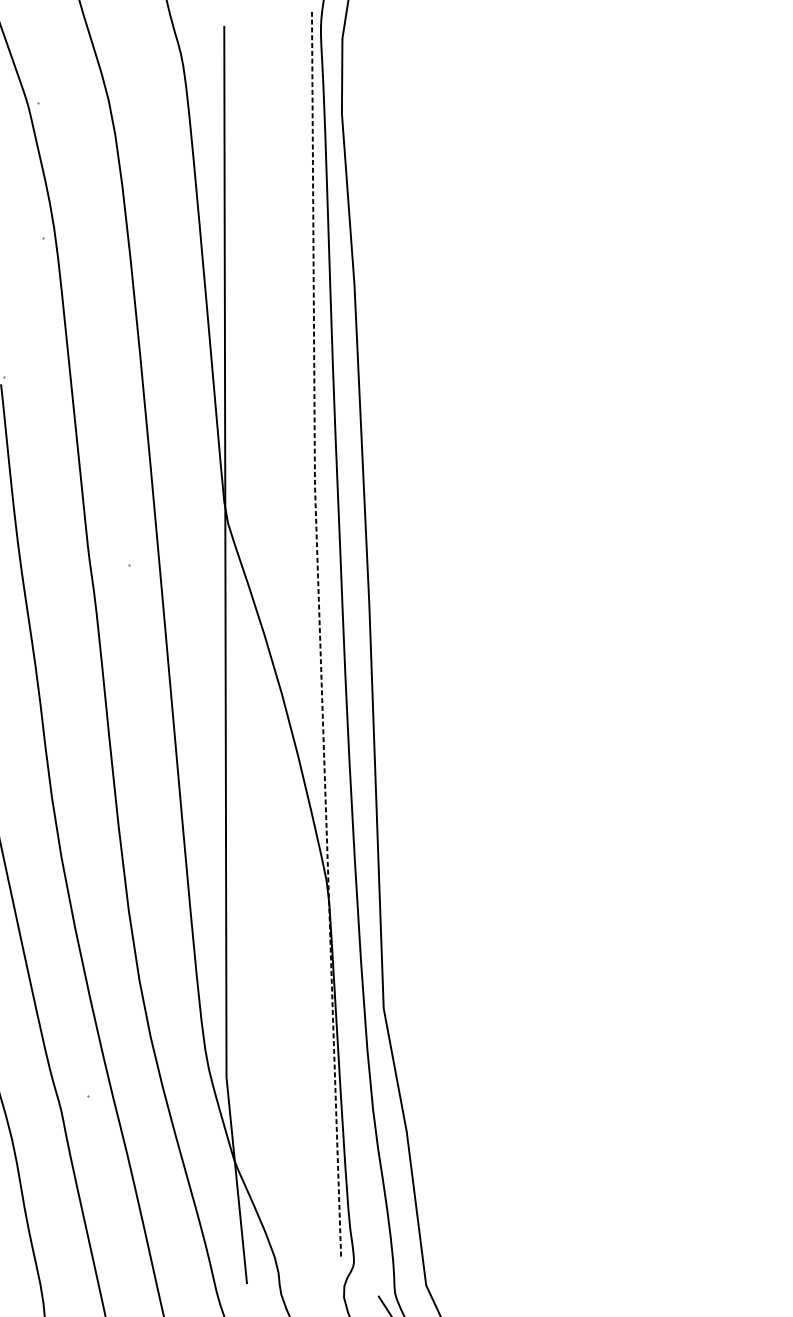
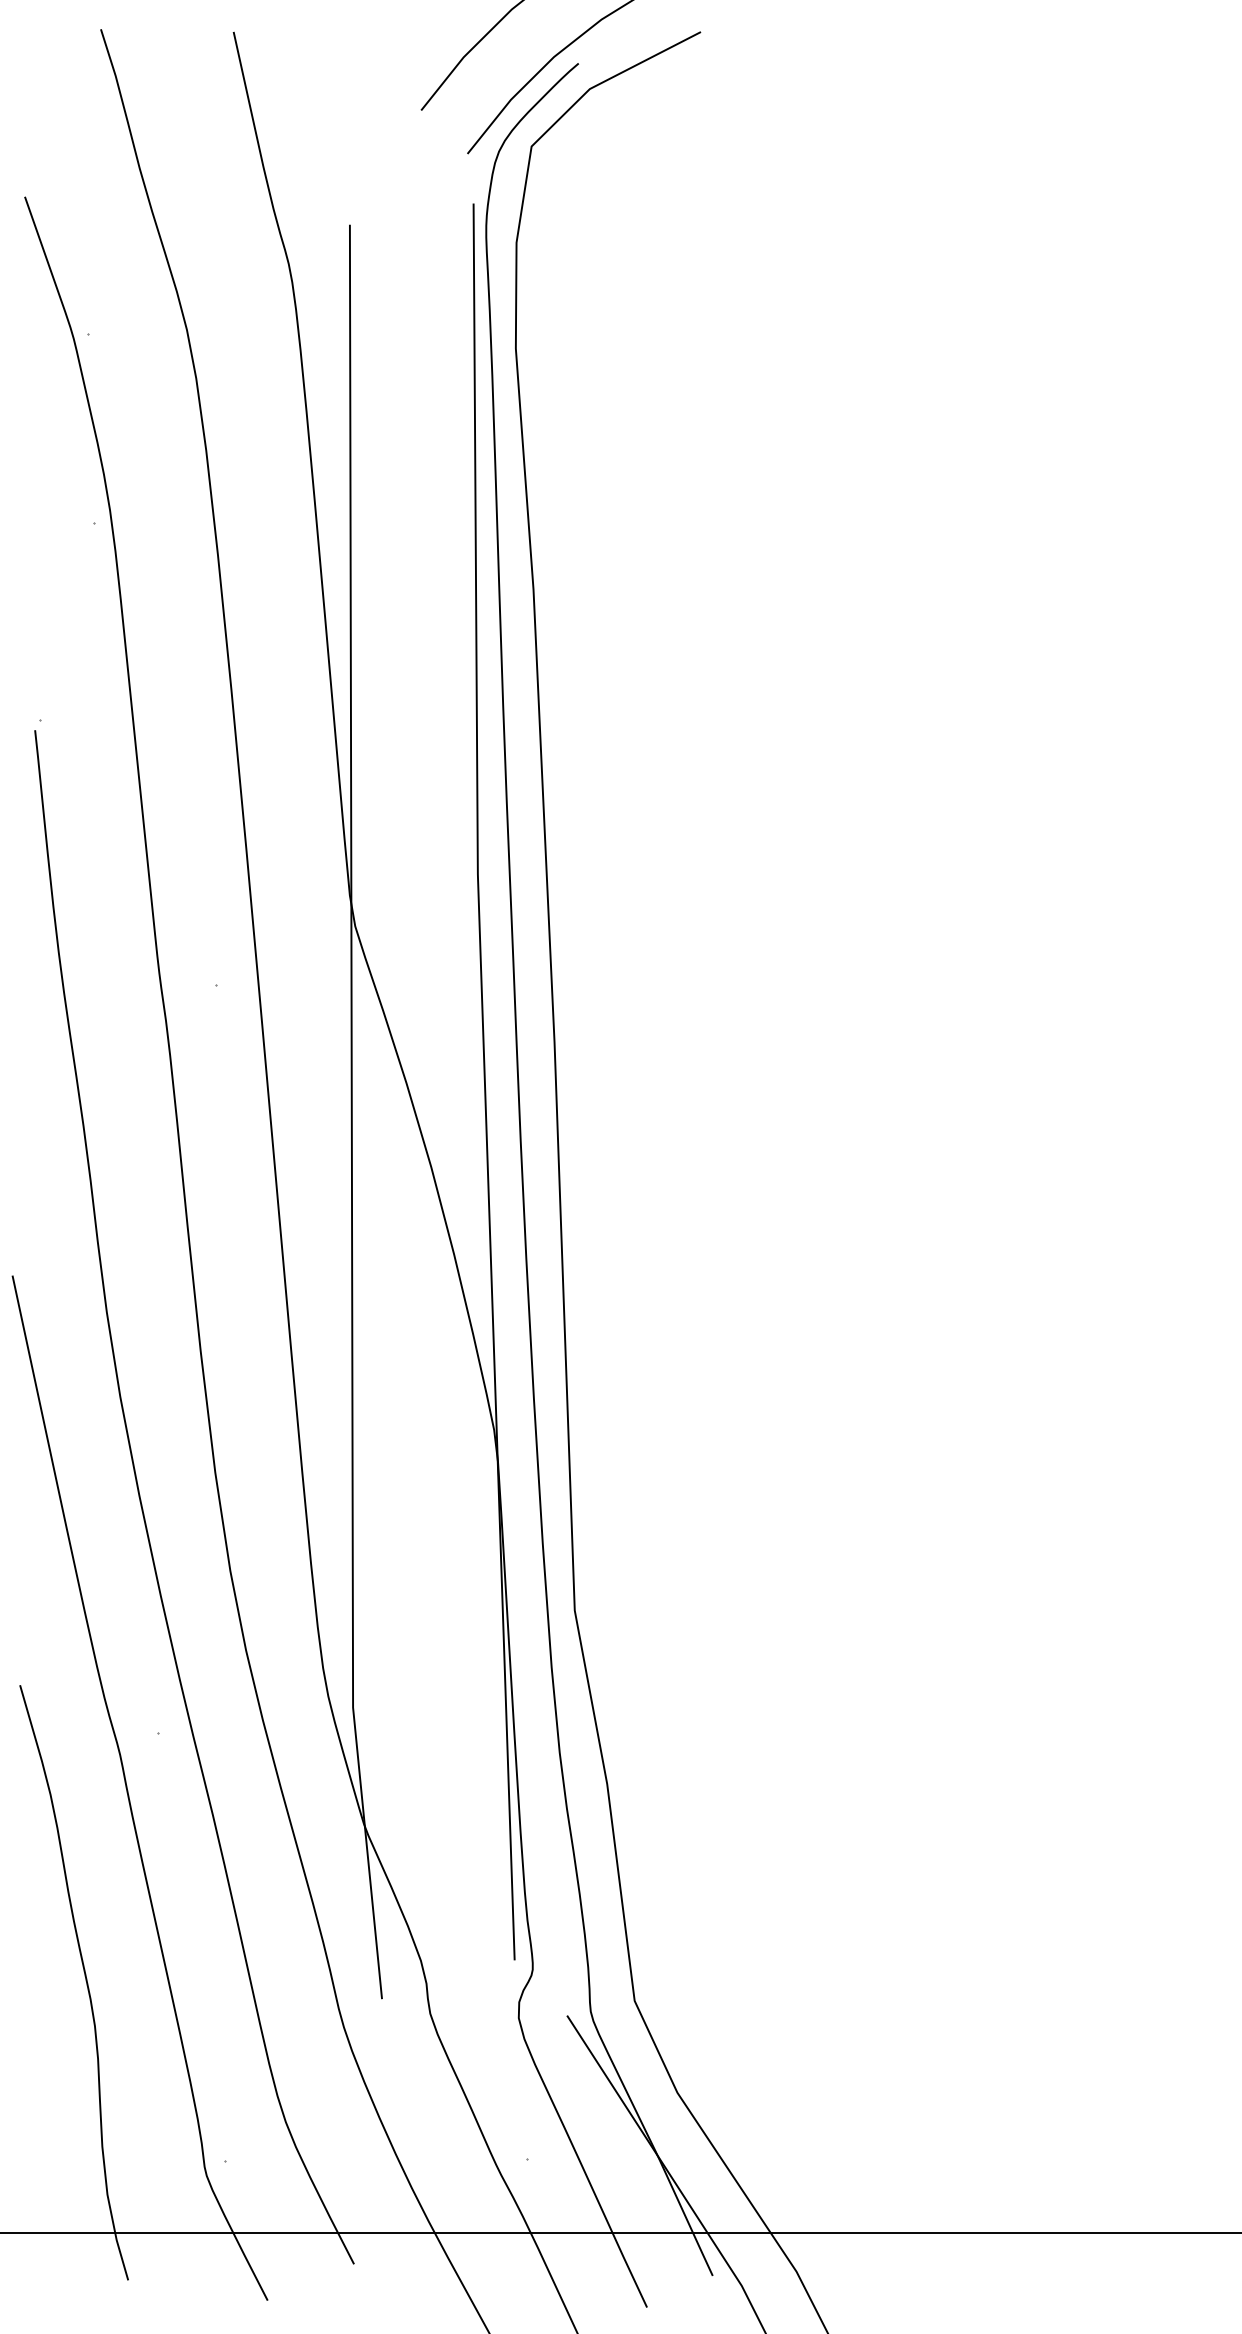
line: (319, 633) -> (484, 1081), dashed -> solid

